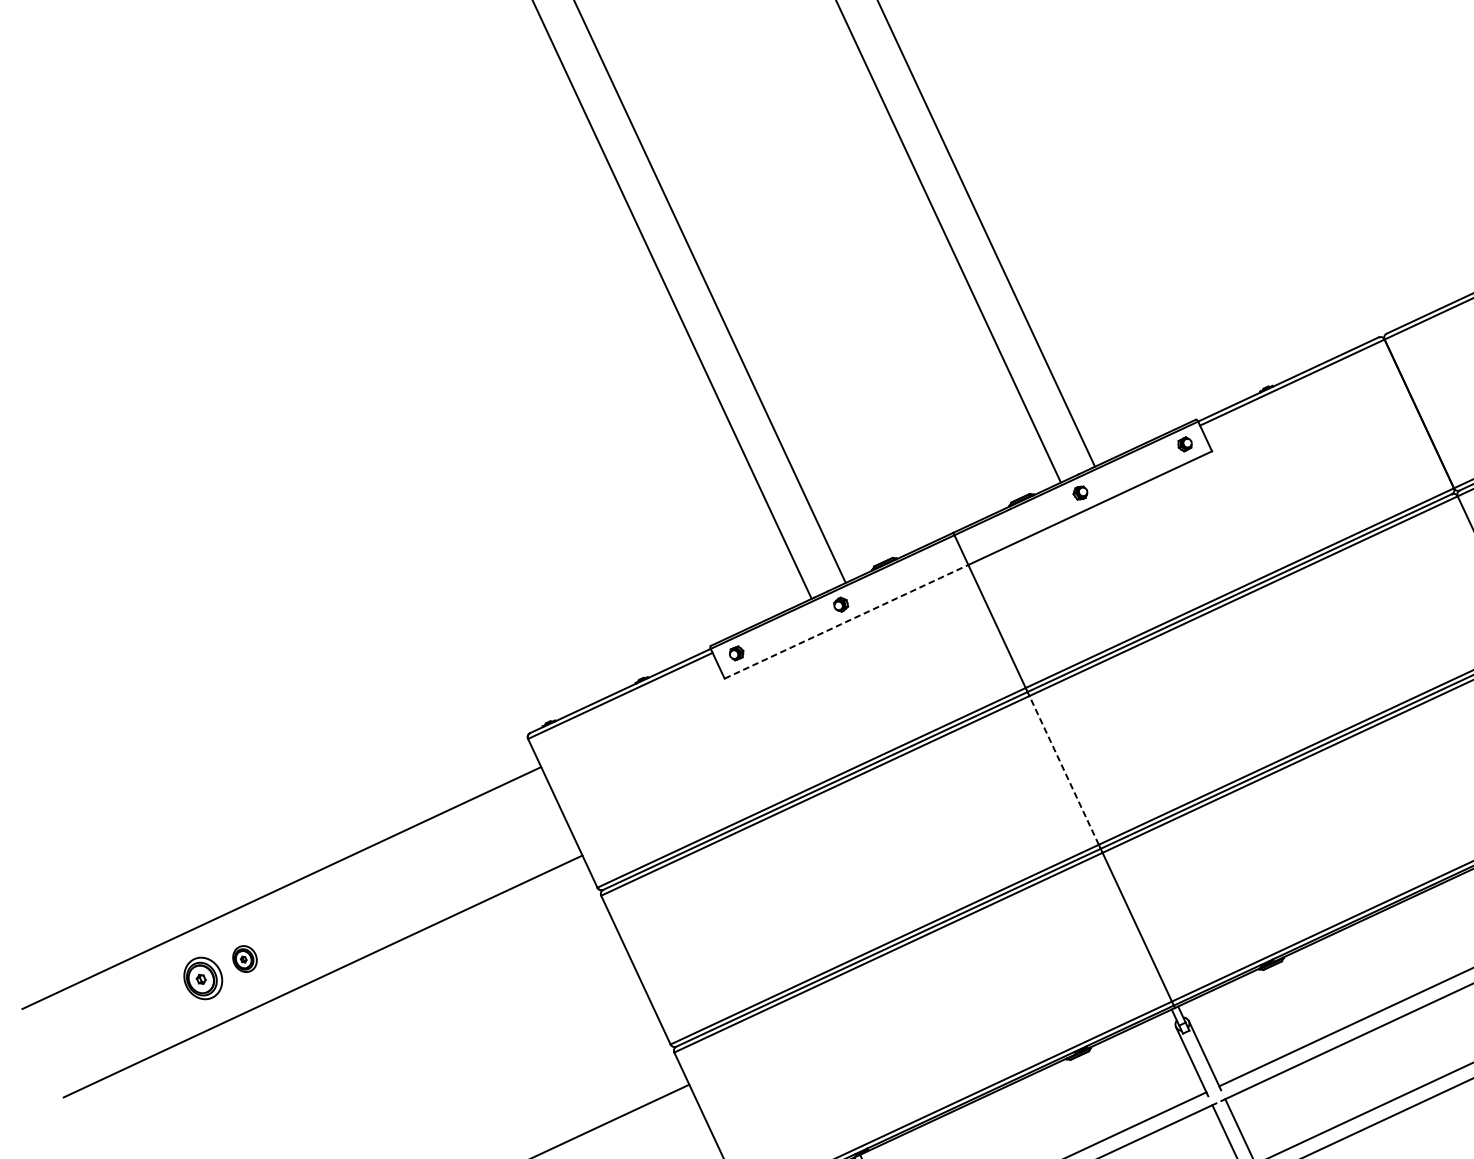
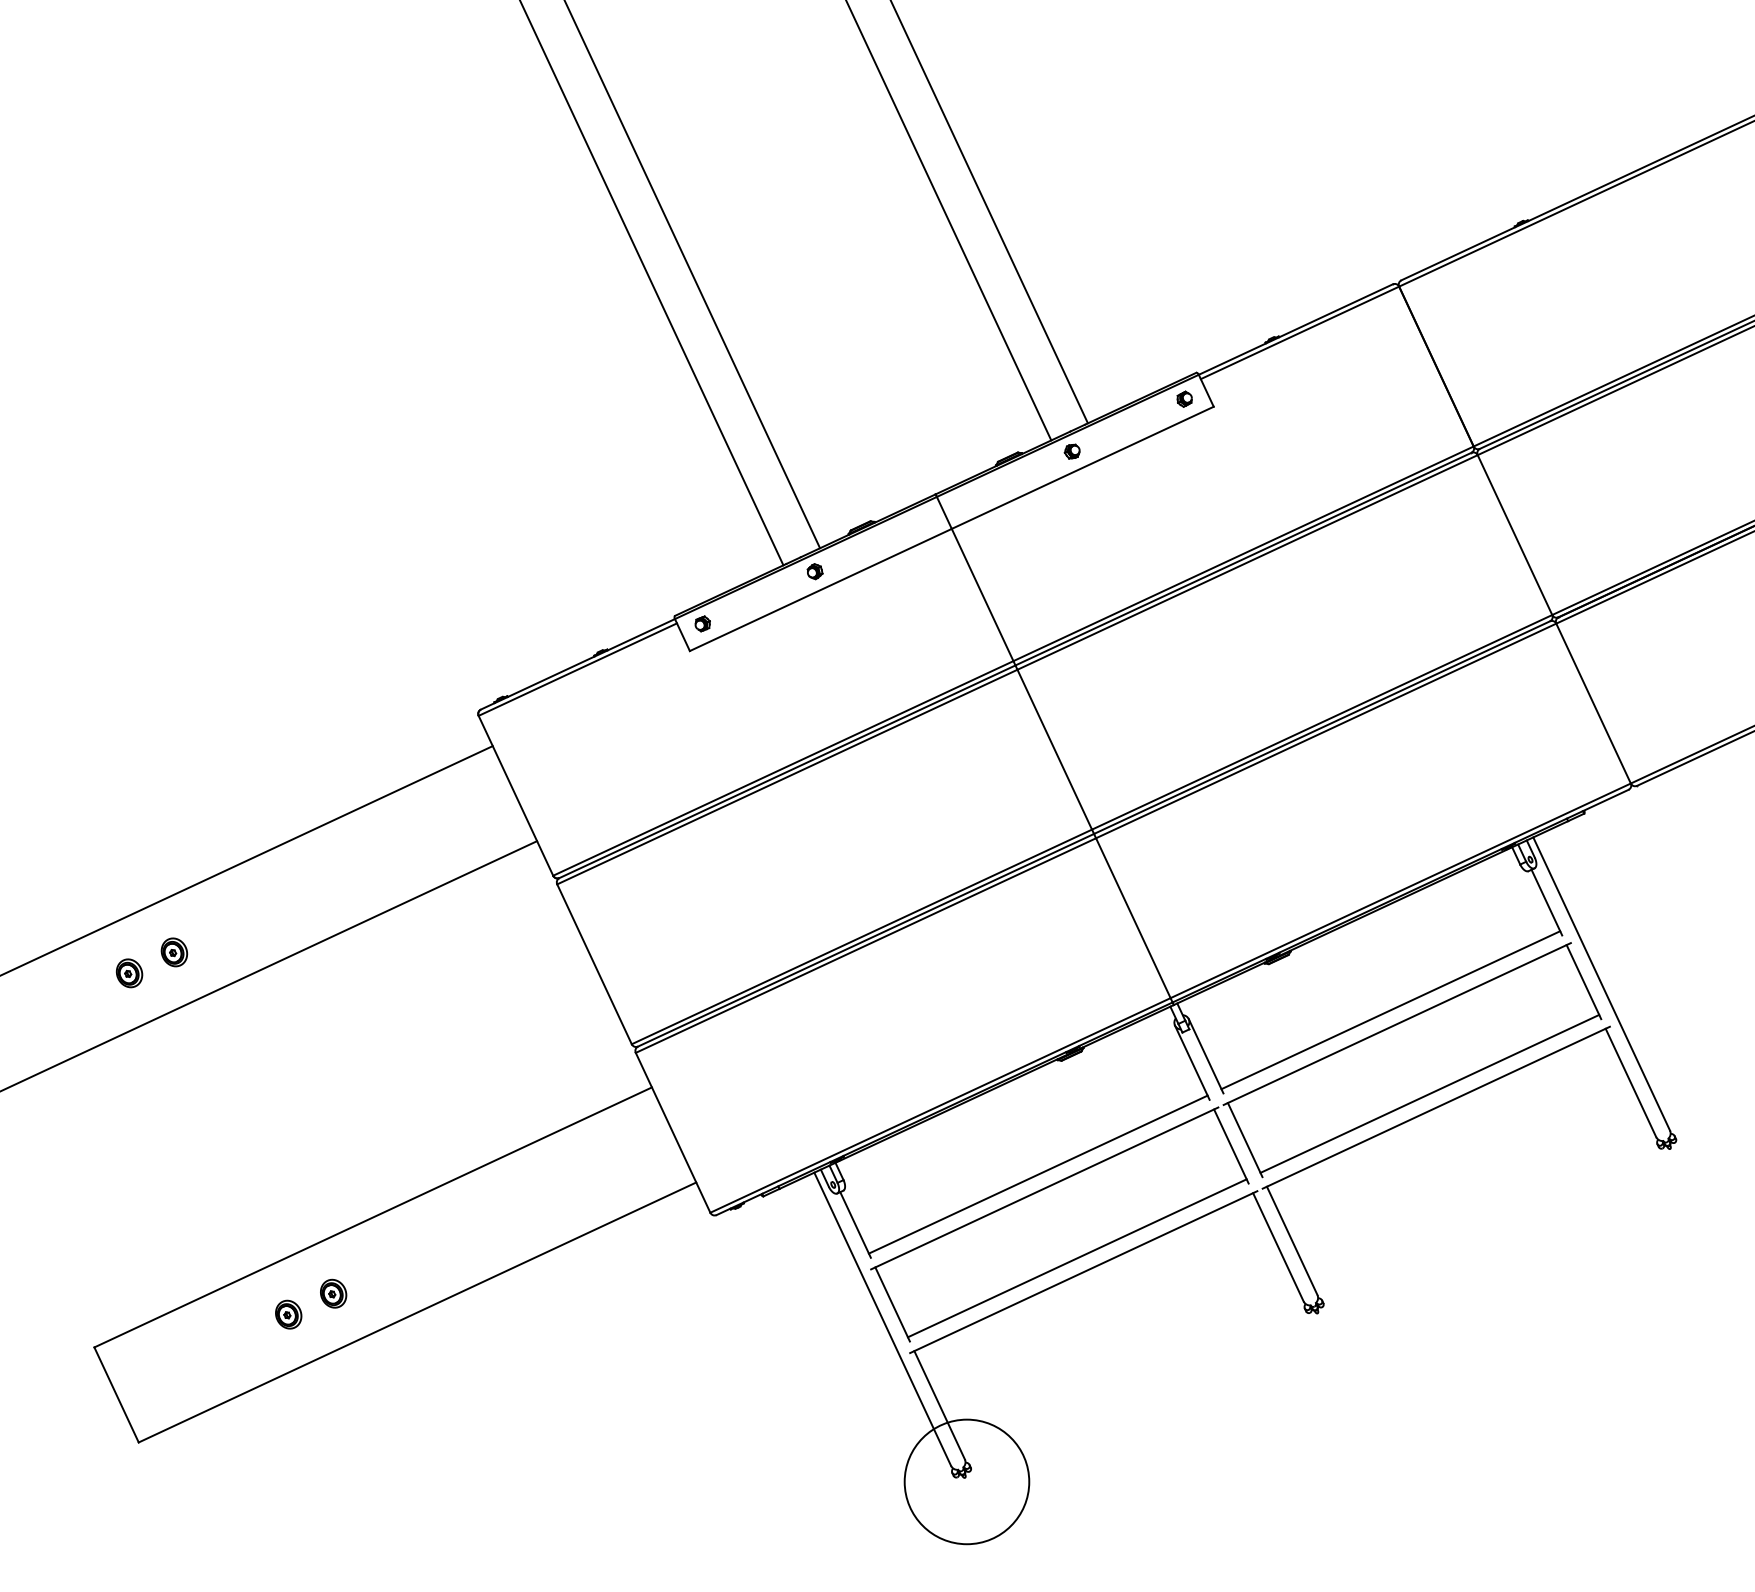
line: (846, 621) -> (820, 589), dashed -> solid
line: (1063, 770) -> (1054, 749), dashed -> solid
part: (203, 978) -> (129, 973), size x0.62

